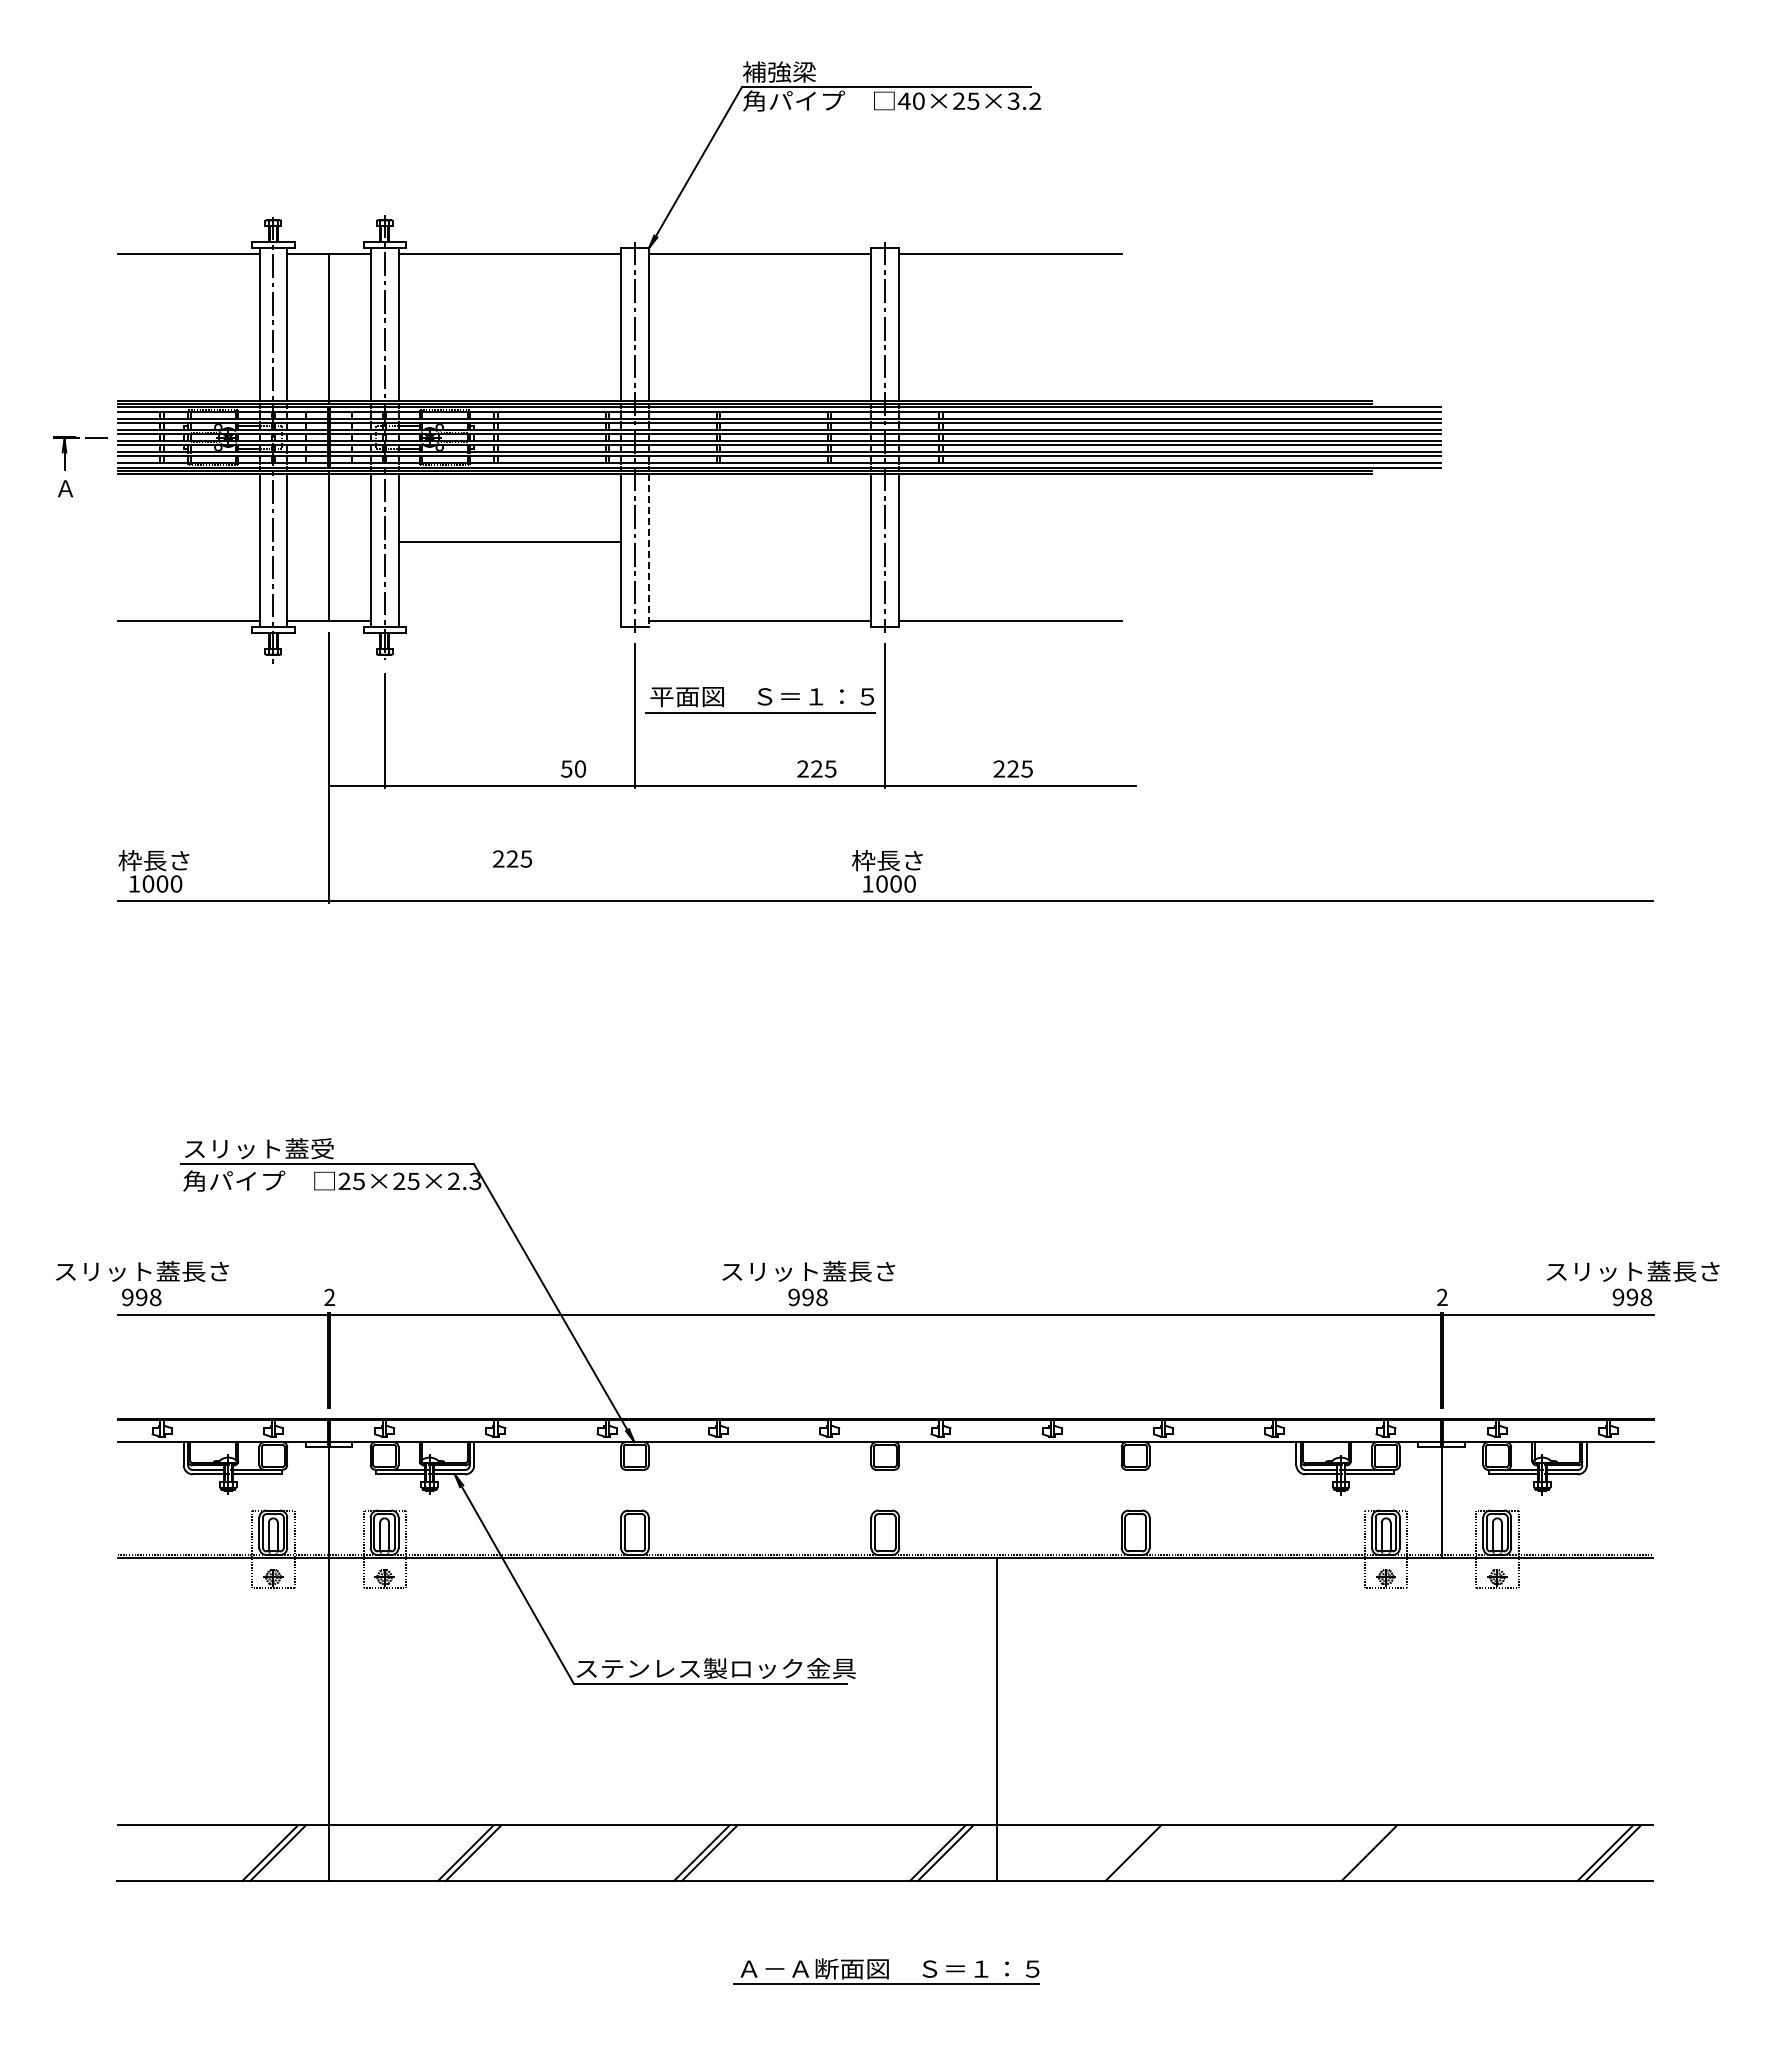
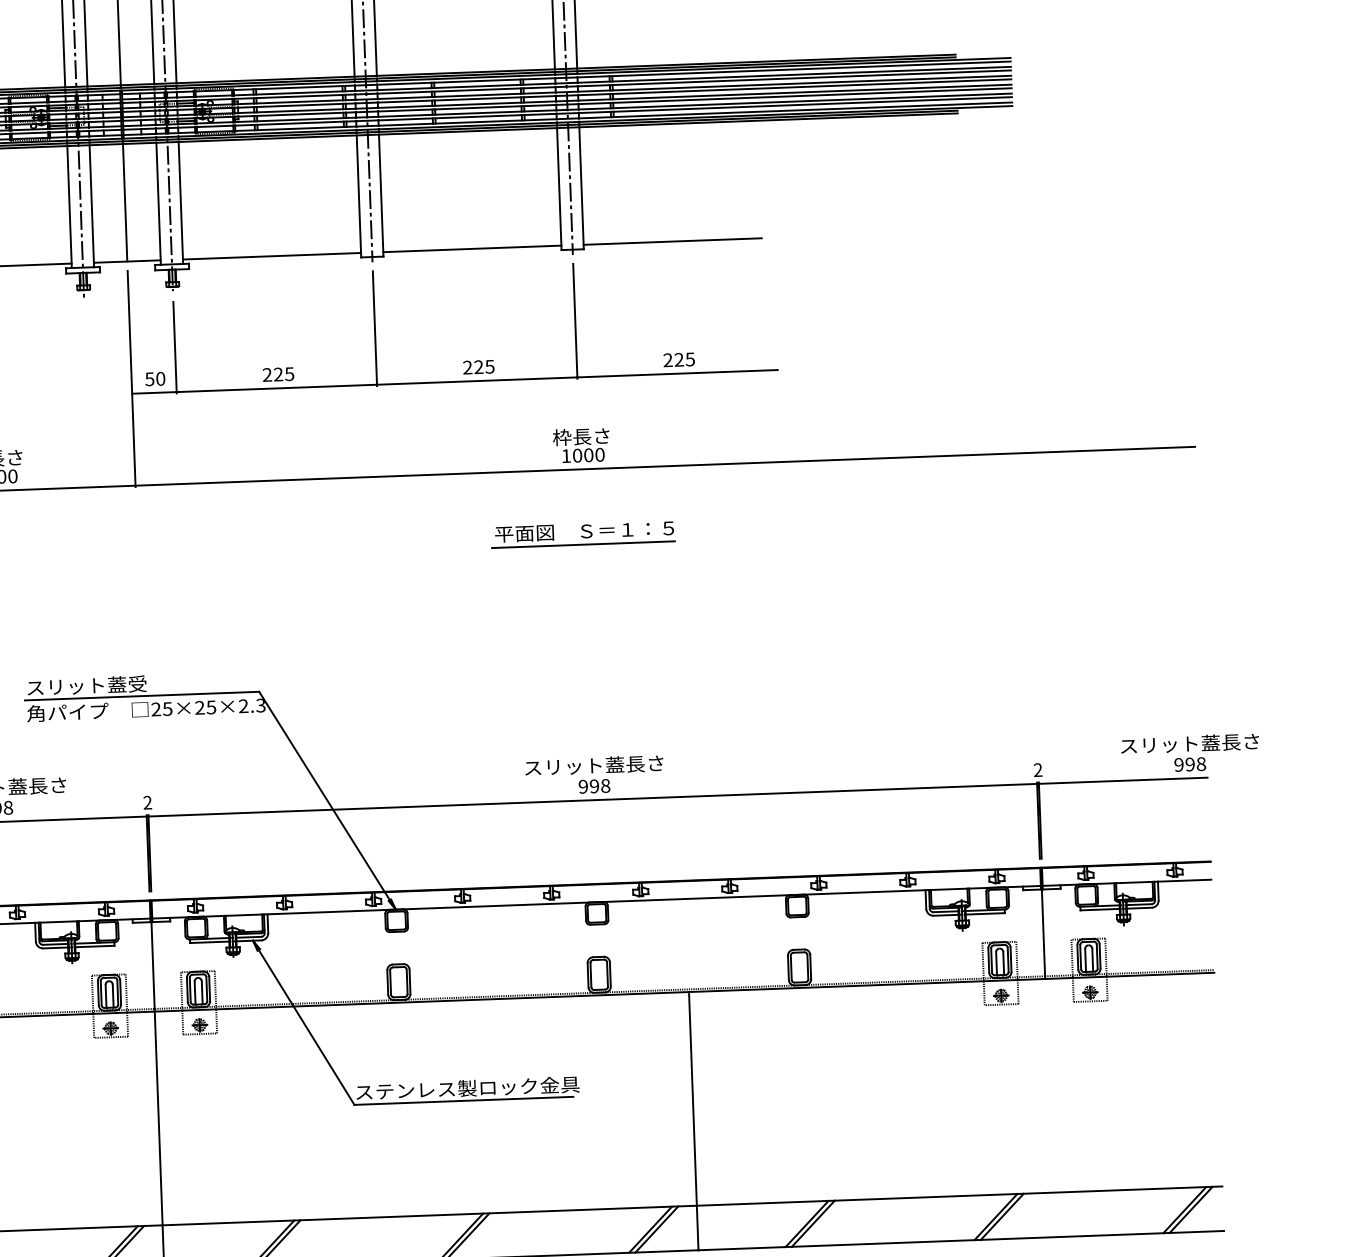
line: (509, 542) -> (271, 256), moved
line: (648, 550) -> (380, 195), dashed -> solid
part: (760, 700) -> (583, 534), moved
text: (573, 768) -> (155, 378), moved
text: (816, 768) -> (478, 366), moved
text: (512, 858) -> (278, 374), moved
text: (808, 1283) -> (594, 775), moved
line: (1140, 1853) -> (812, 1223), added
line: (1377, 1853) -> (1002, 1217), added

